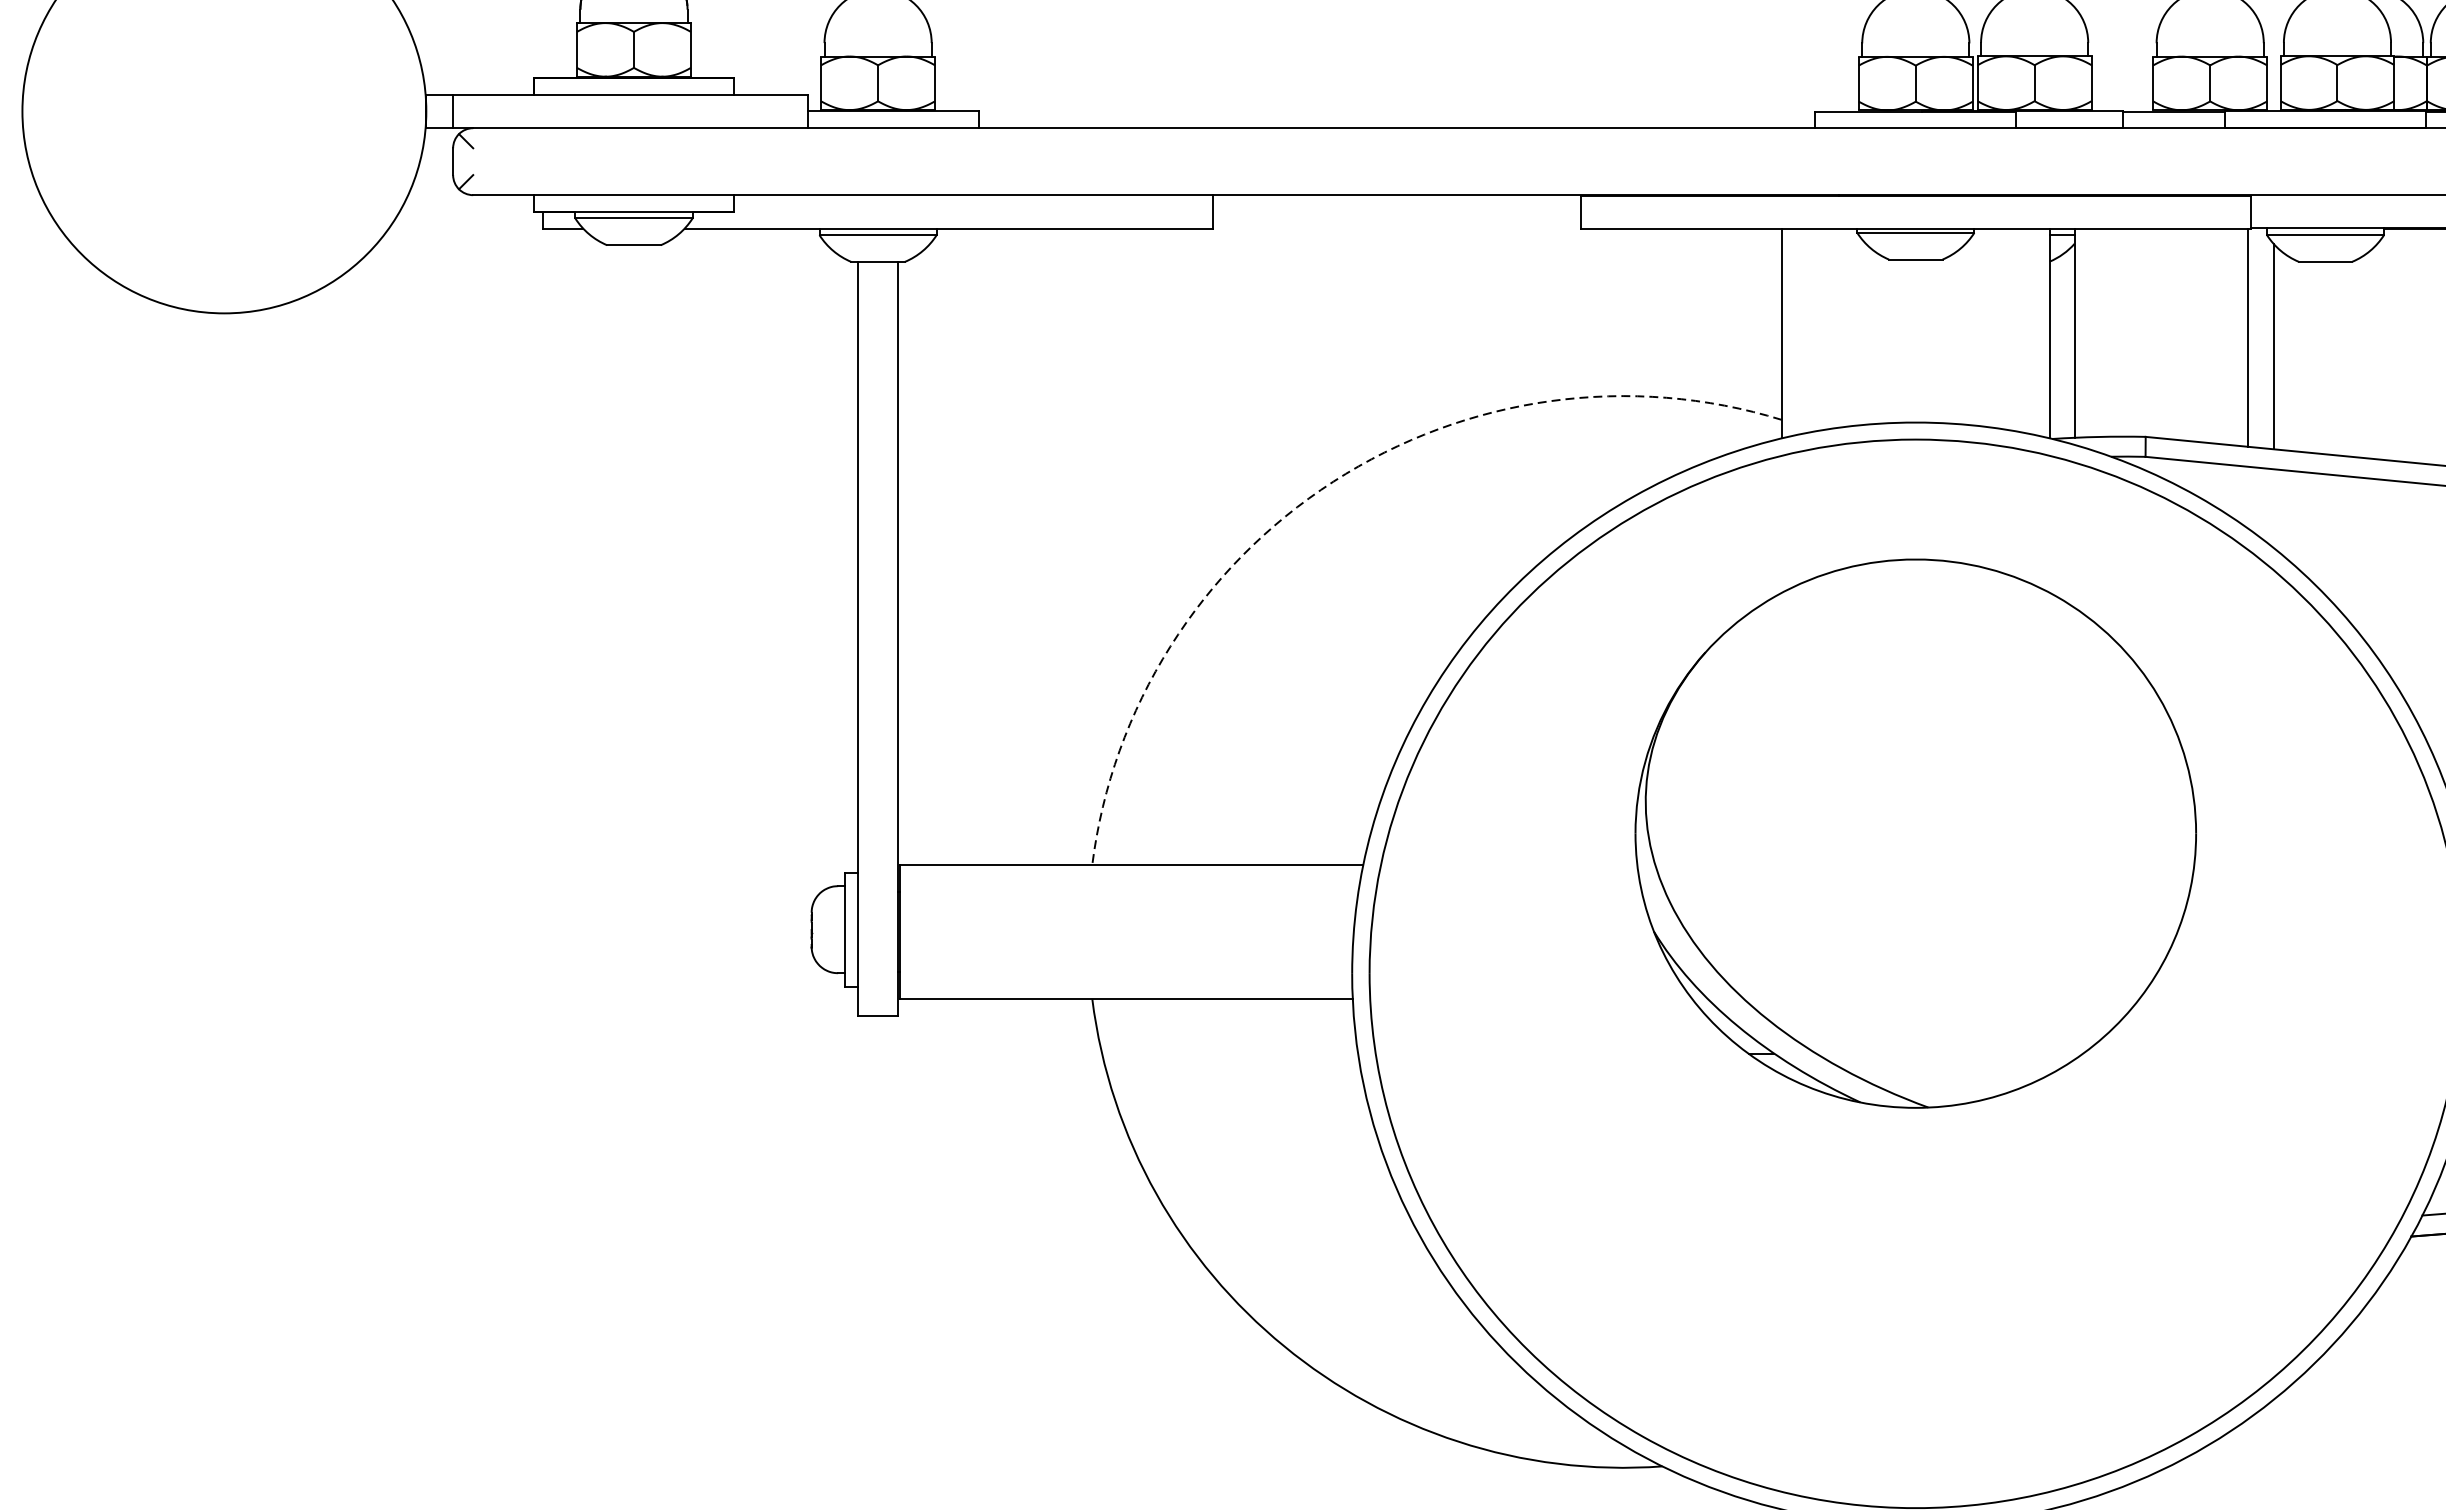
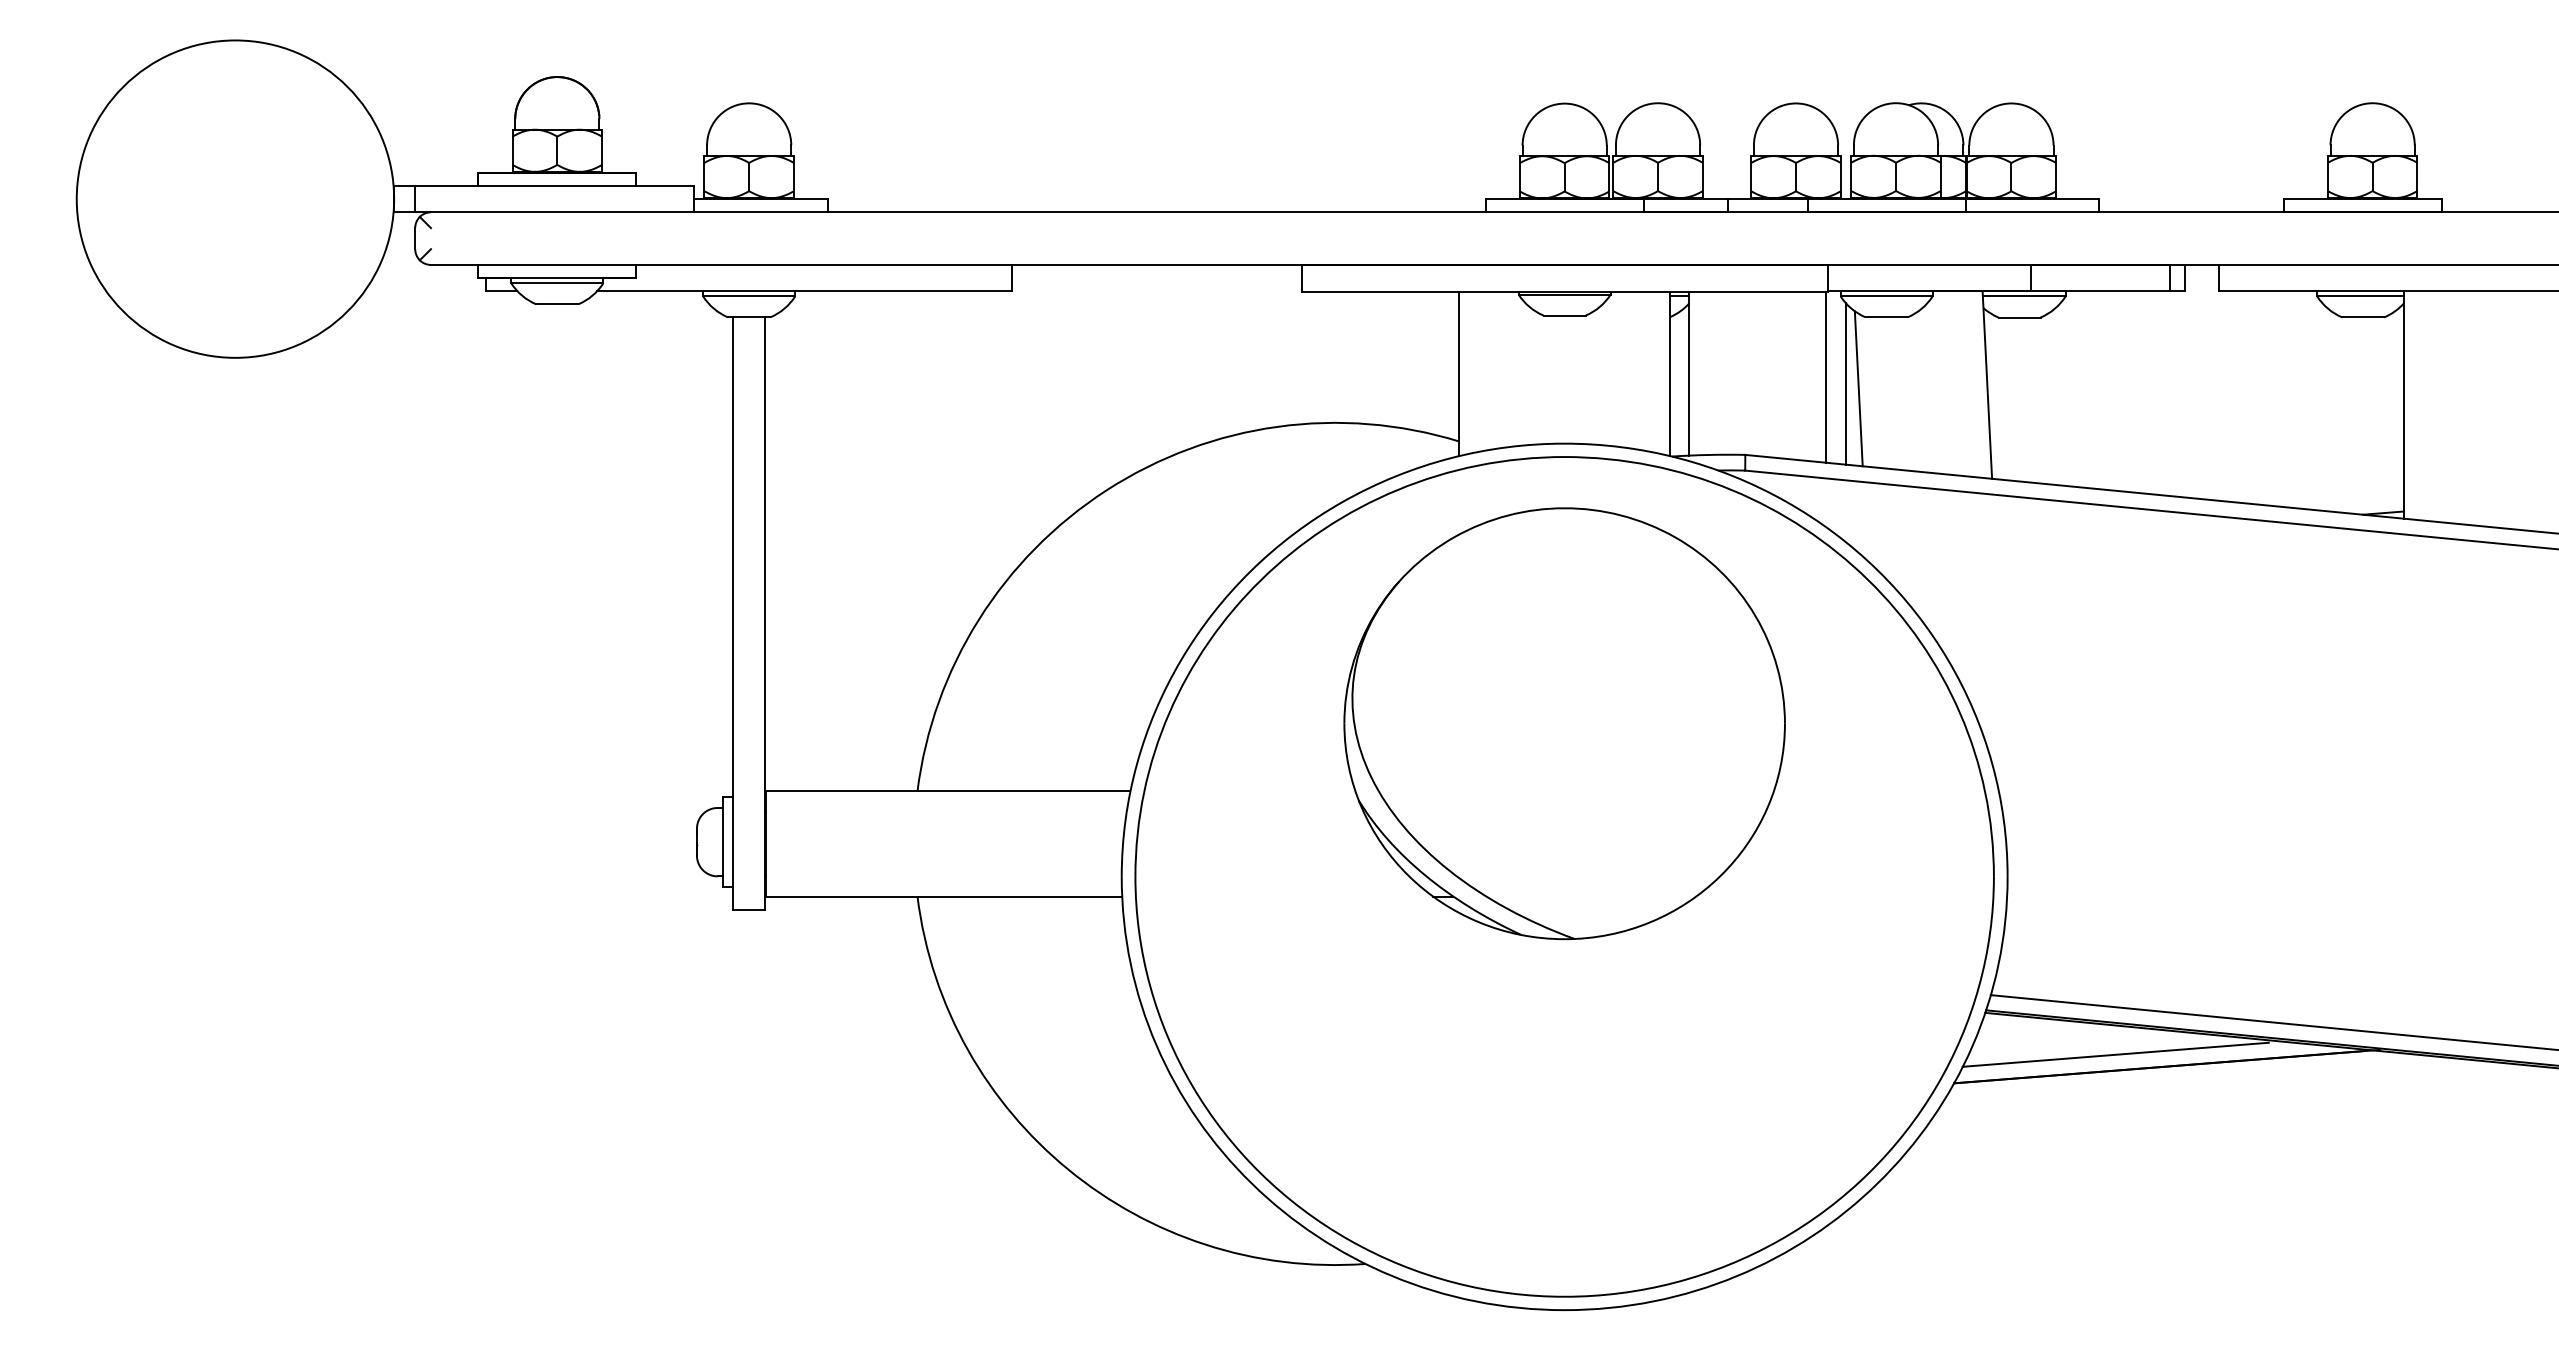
line: (2289, 352) -> (1858, 388), added
arc: (1332, 482) -> (1106, 490), dashed -> solid
part: (1915, 833) -> (1564, 723), moved

